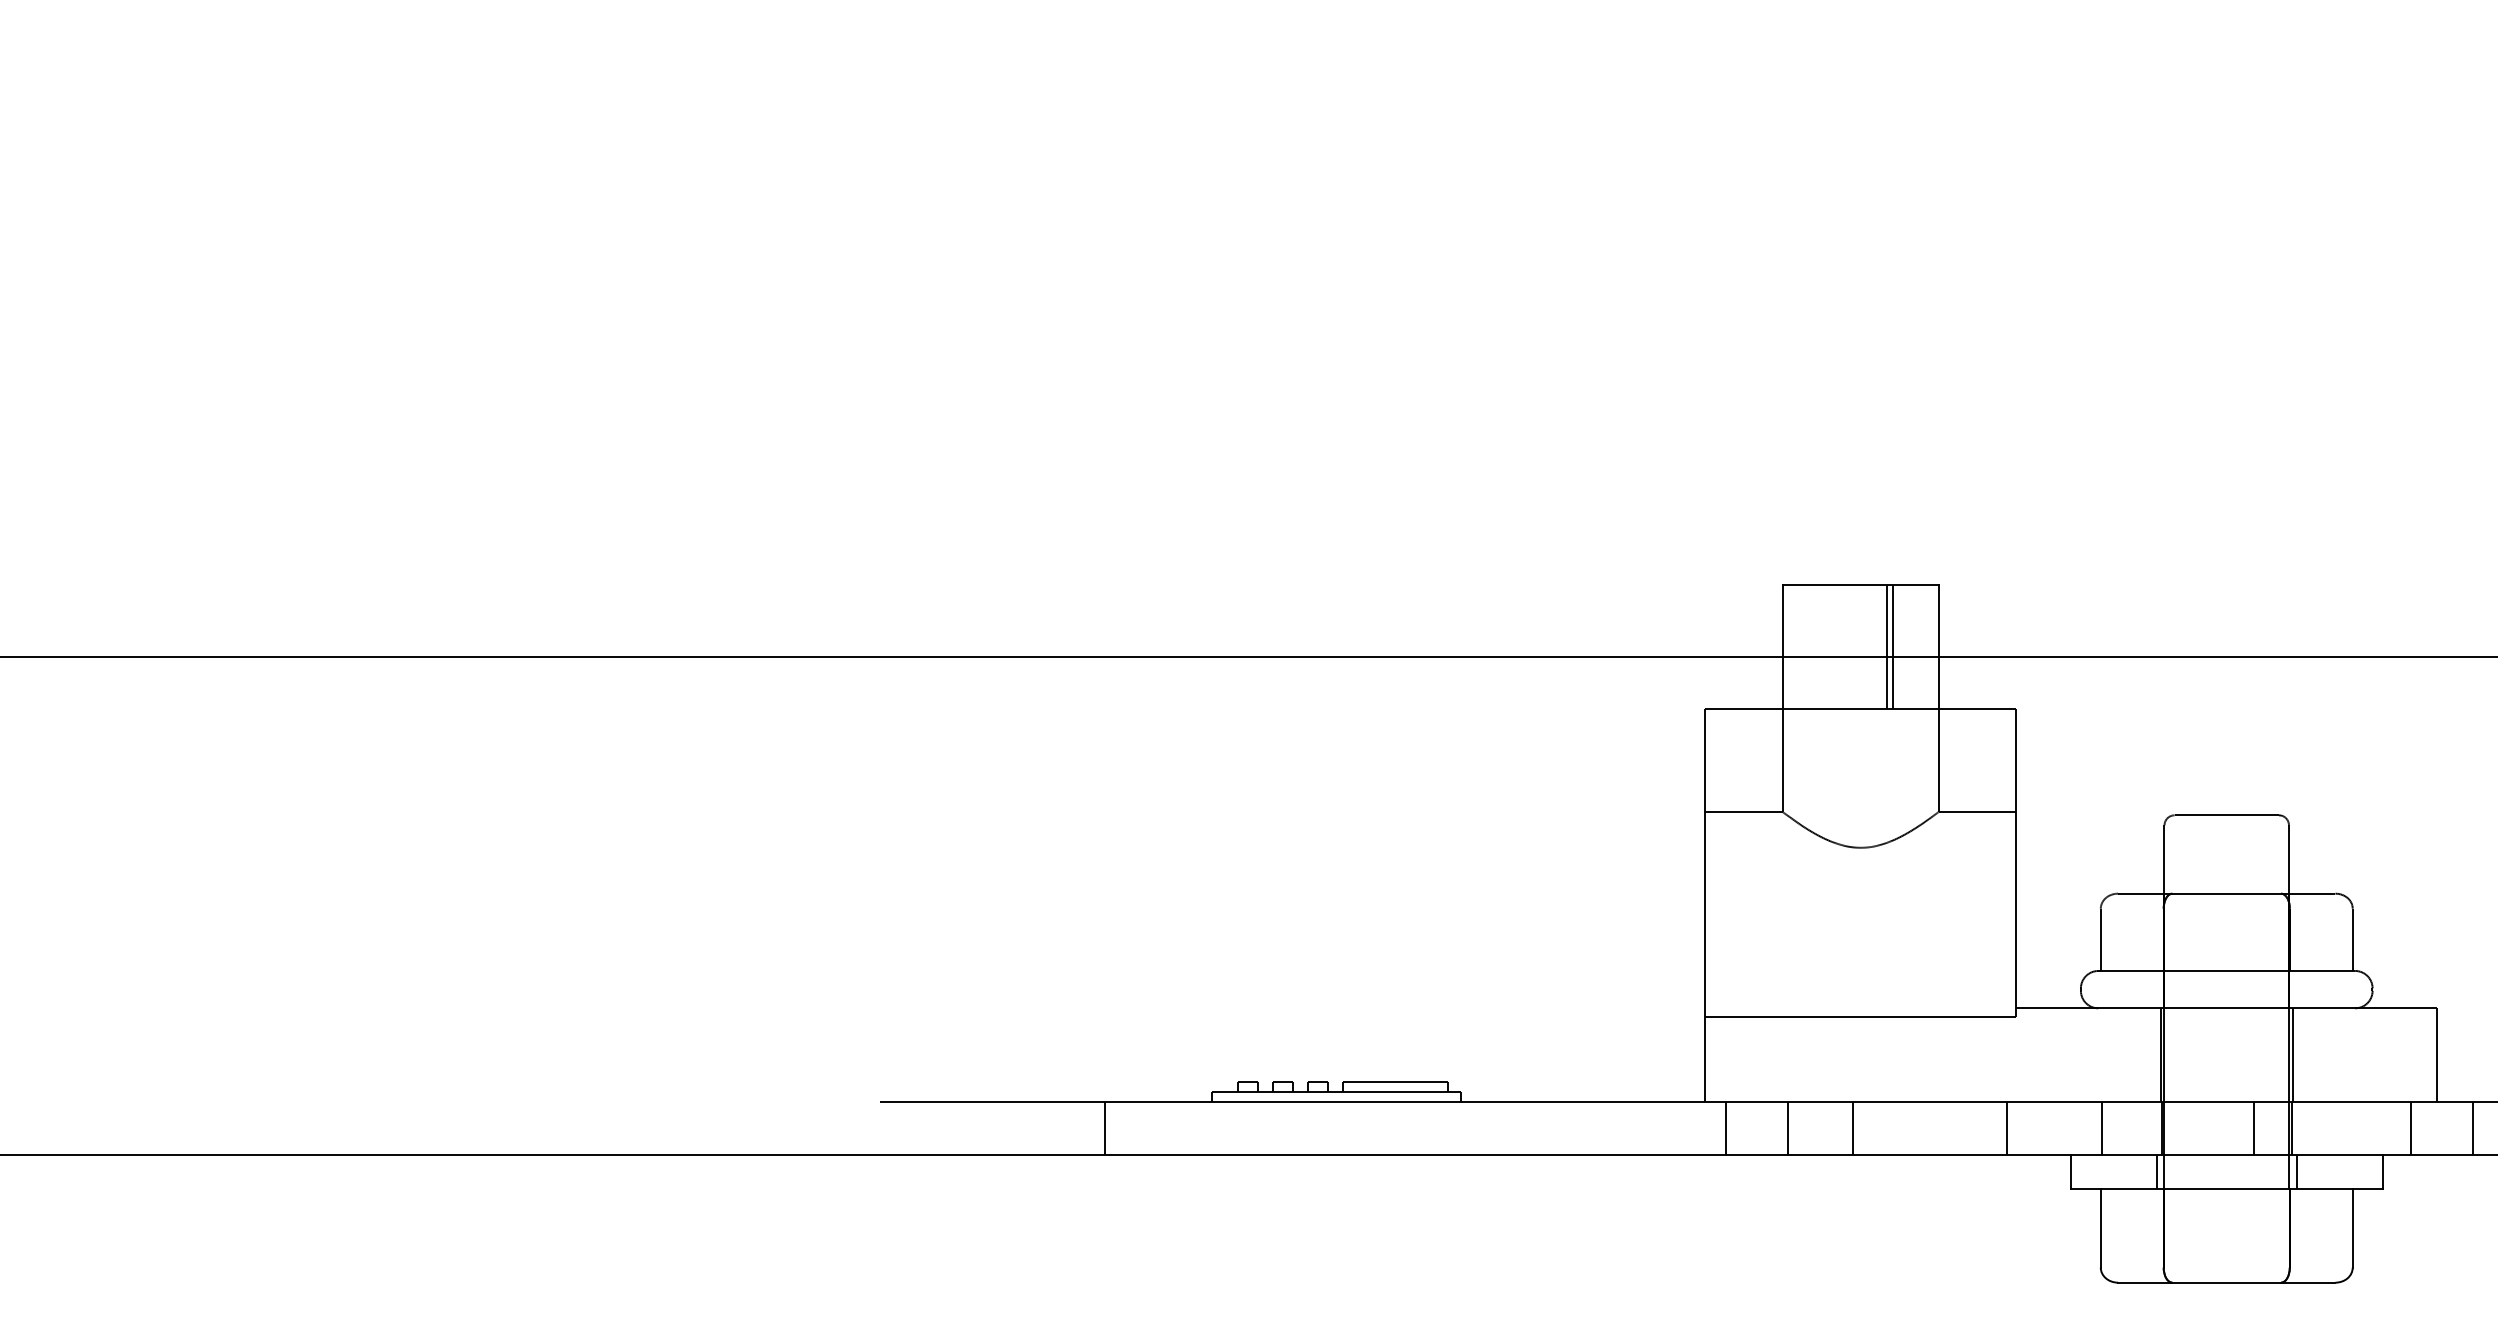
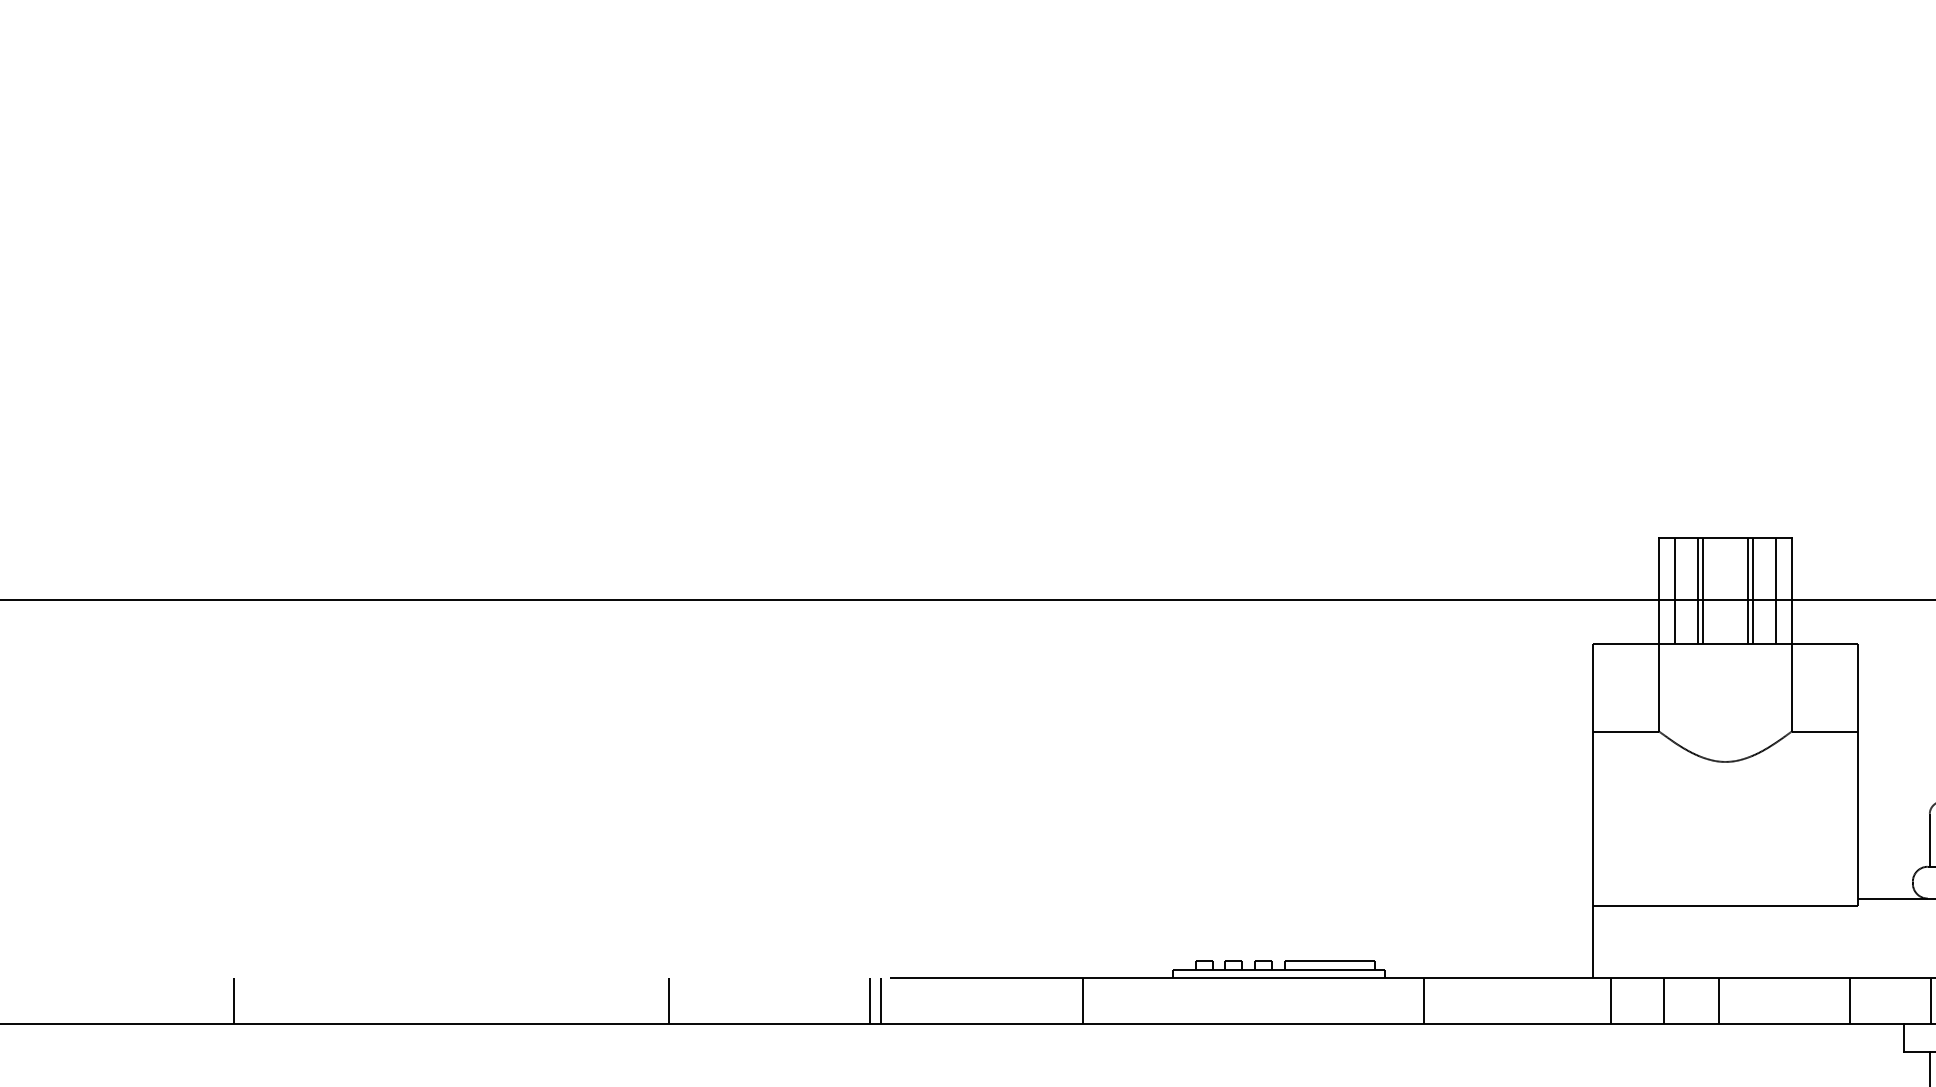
line: (1801, 646) -> (1675, 590), added
line: (1828, 646) -> (1698, 590), added
line: (1834, 646) -> (1703, 590), added
line: (1919, 646) -> (1775, 590), added
line: (108, 1128) -> (233, 1000), added
line: (619, 1128) -> (668, 1000), added
line: (856, 1128) -> (870, 1000), added
line: (868, 1128) -> (880, 1000), added
line: (1506, 1128) -> (1423, 1000), added

